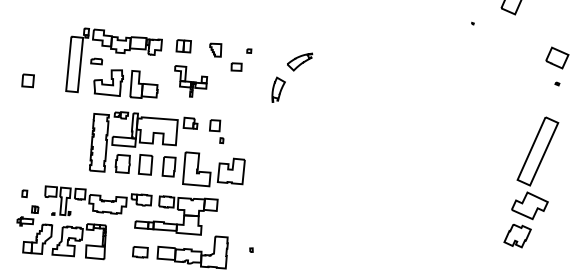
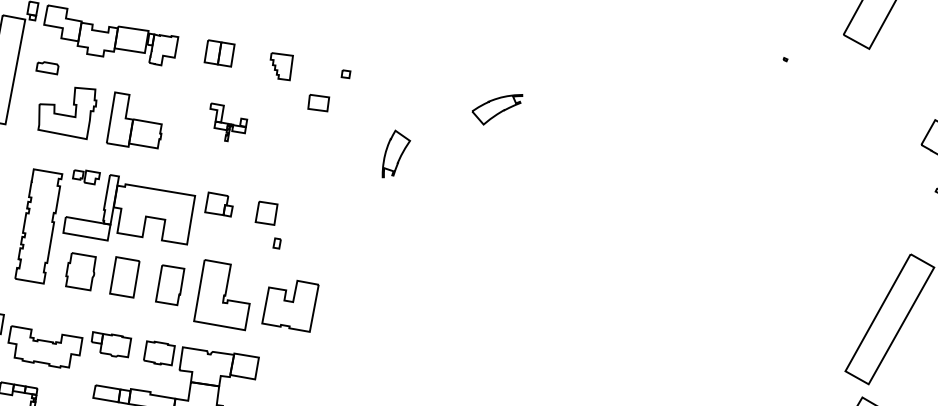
part: (300, 61) -> (498, 108), moved
part: (191, 81) -> (228, 123), size x0.6

